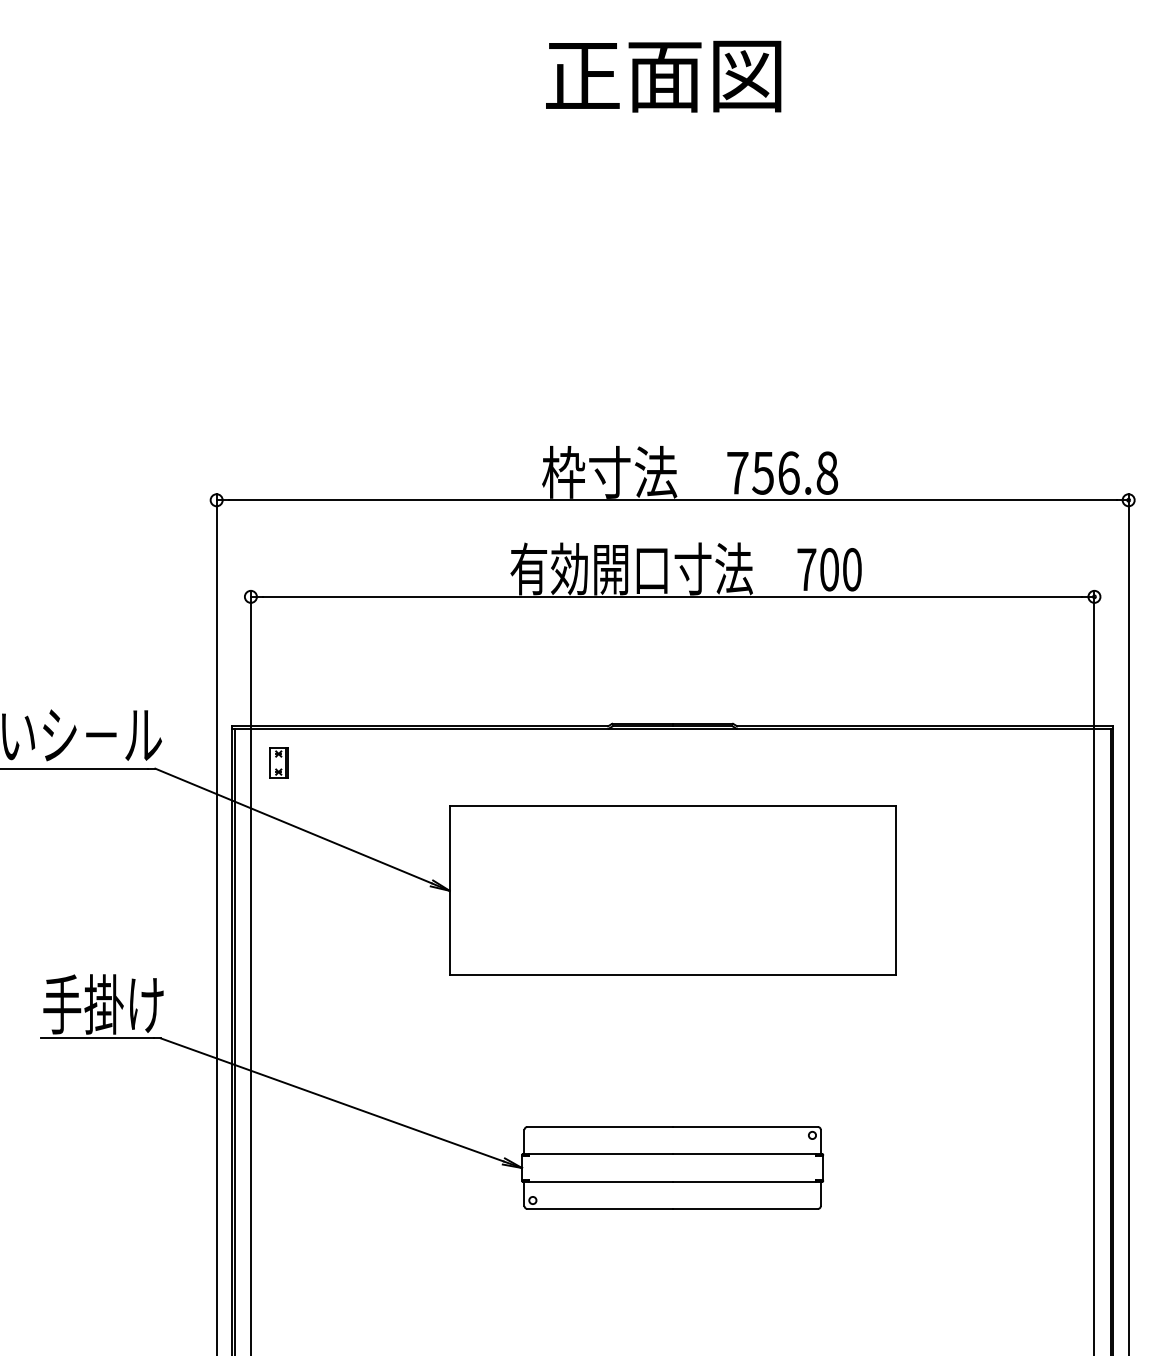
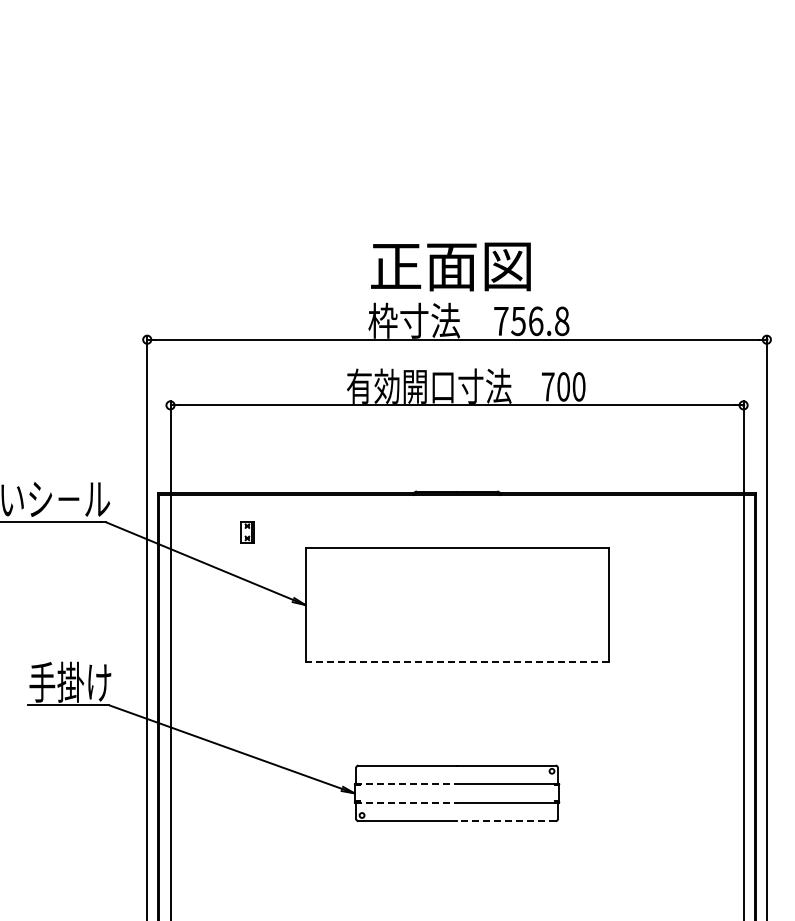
text: (663, 75) -> (450, 266), moved
part: (278, 763) -> (247, 532), moved
line: (671, 975) -> (456, 662), solid -> dashed
line: (598, 1153) -> (406, 783), solid -> dashed
line: (598, 1182) -> (406, 803), solid -> dashed
line: (743, 1209) -> (505, 821), solid -> dashed

